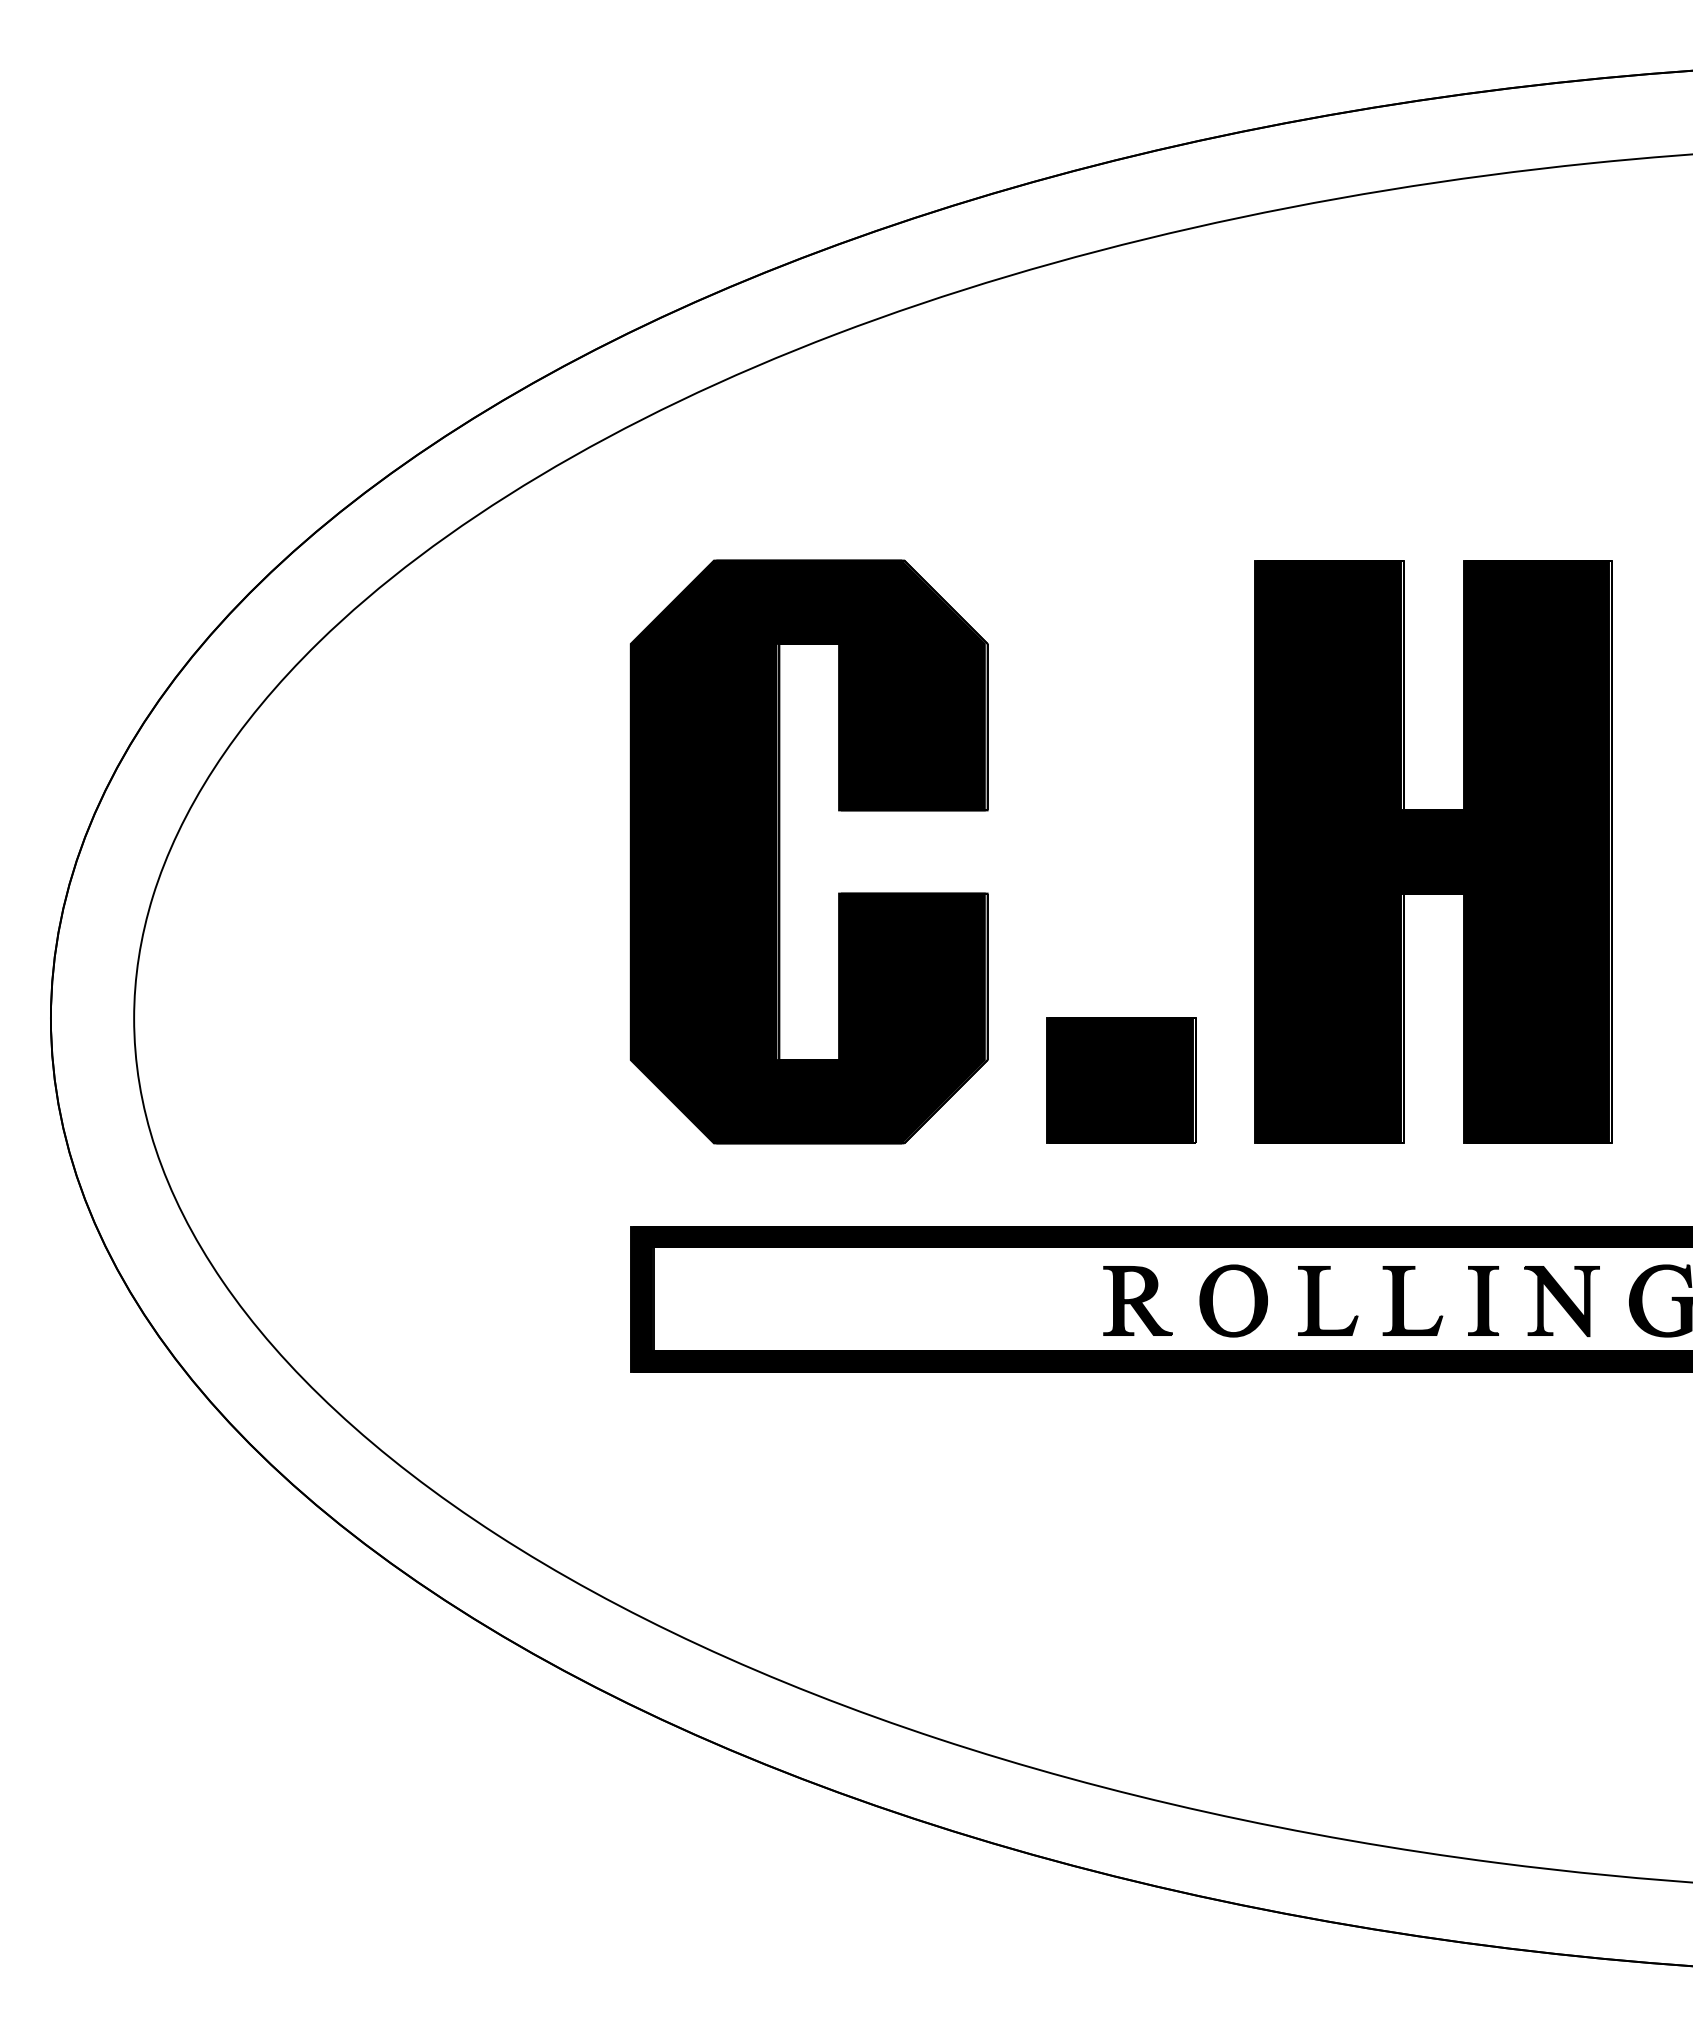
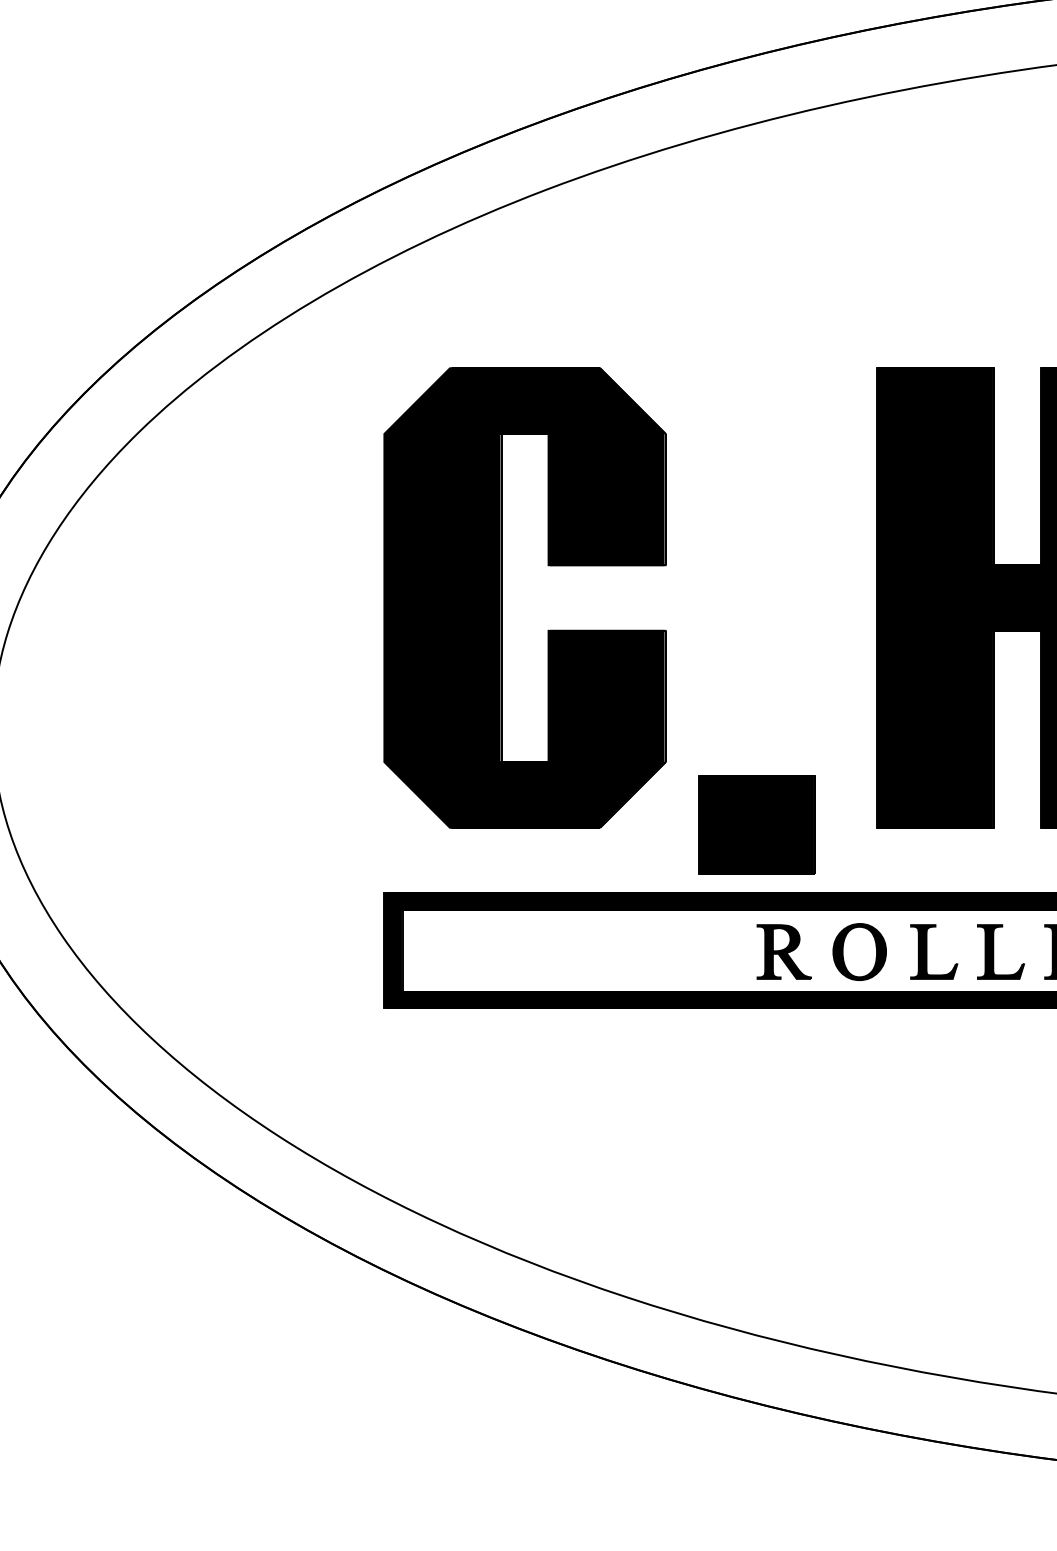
part: (1121, 1080) -> (757, 824), moved

